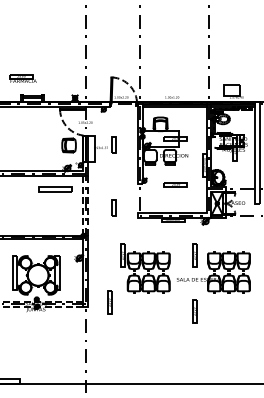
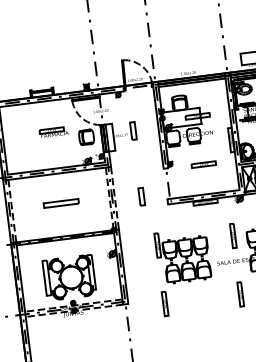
part: (22, 78) -> (53, 131), moved
part: (55, 189) -> (61, 203), moved
part: (109, 302) -> (164, 304), moved

